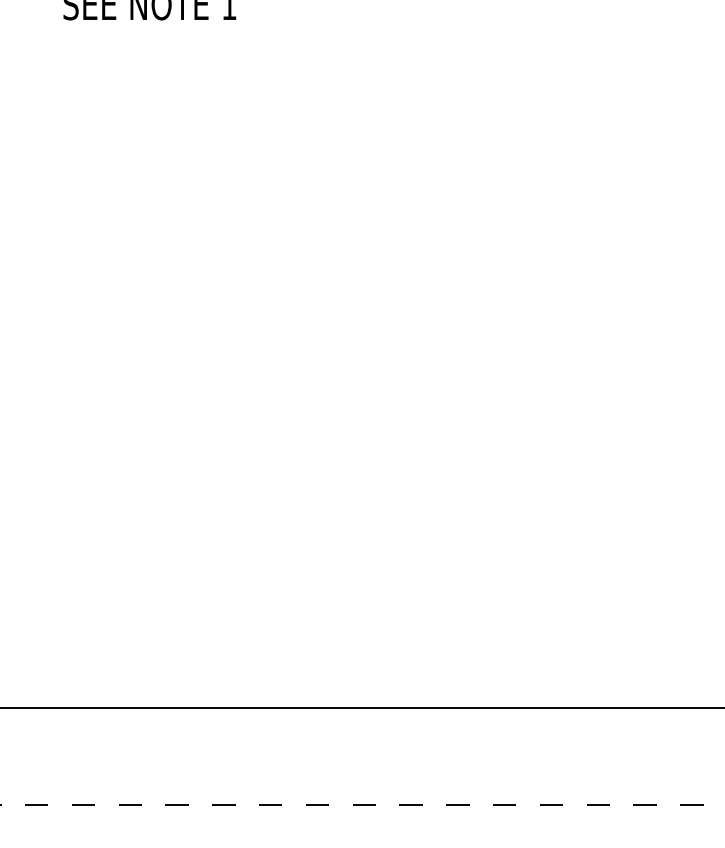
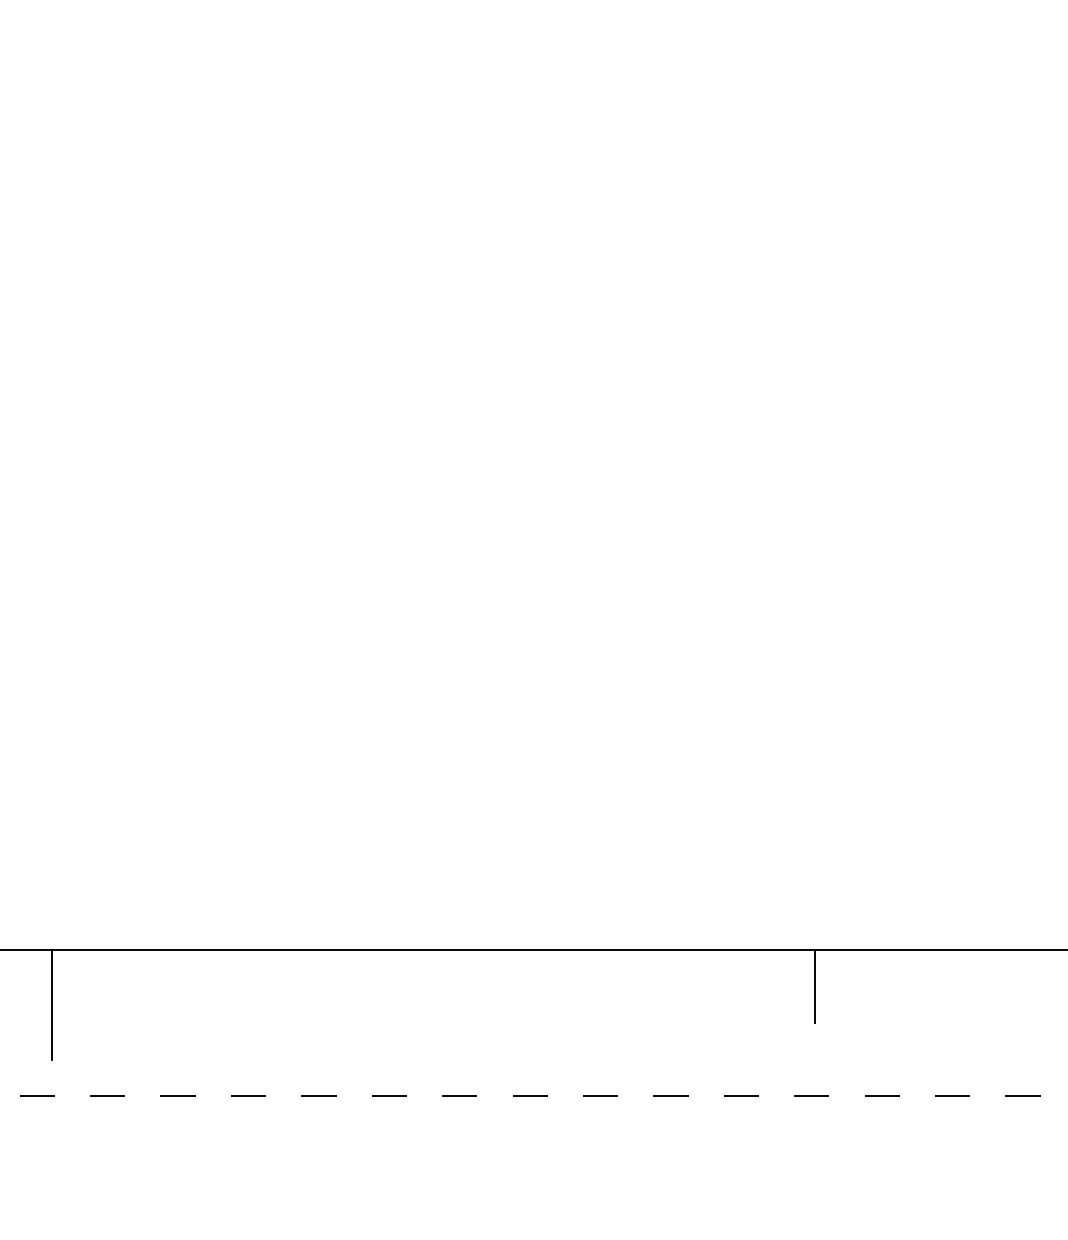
line: (553, 732) -> (814, 986), added
line: (46, 744) -> (51, 1004), added

